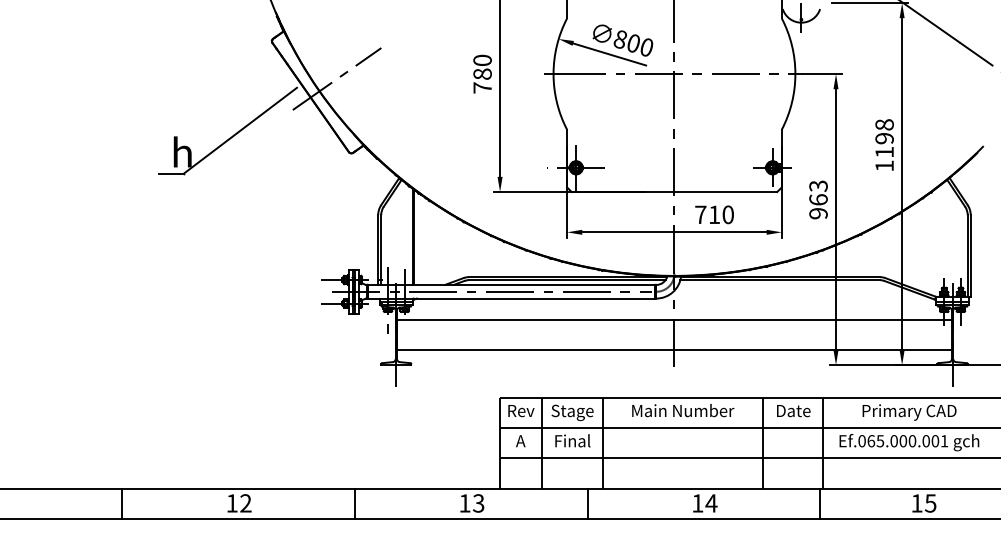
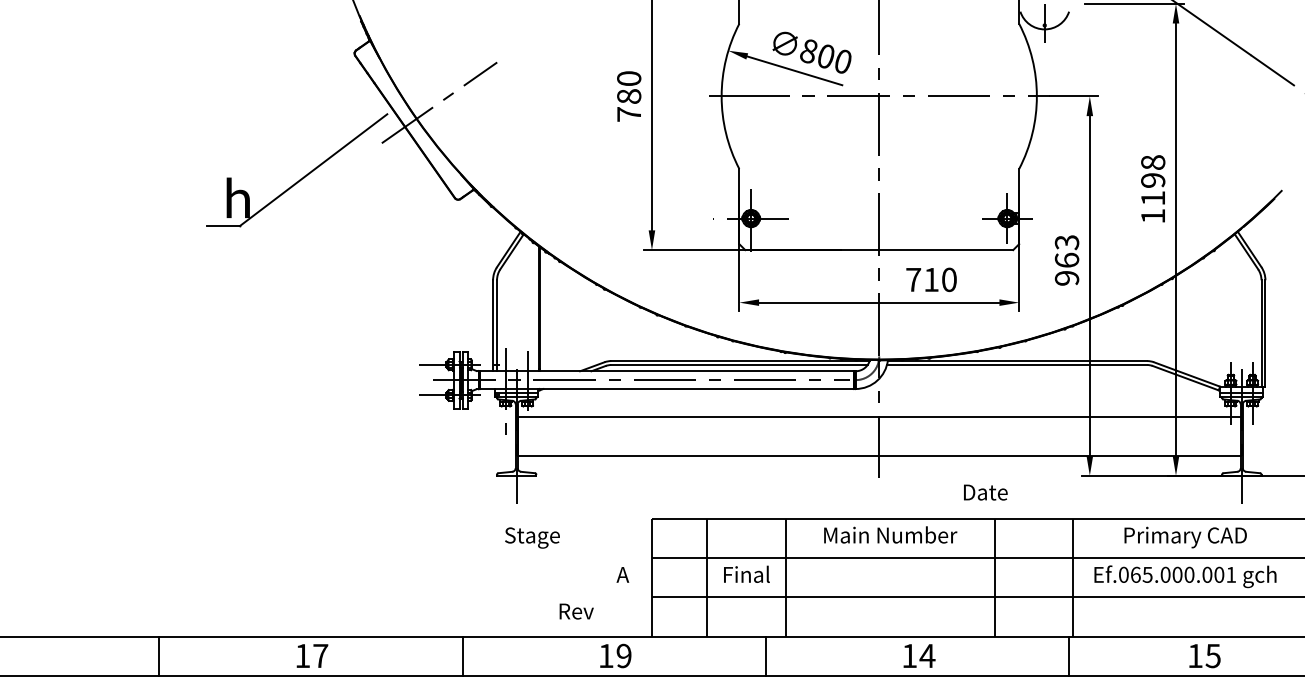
text: (521, 410) -> (576, 611), moved
text: (793, 410) -> (985, 492), moved
text: (572, 412) -> (532, 537), moved
text: (520, 440) -> (622, 574), moved
text: (245, 503) -> (320, 655), 12 -> 17
text: (478, 503) -> (623, 656), 13 -> 19

